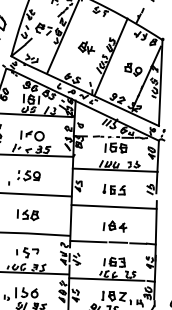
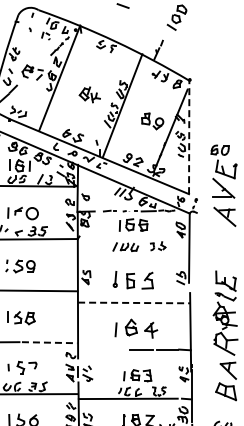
line: (160, 83) -> (189, 137), solid -> dashed
line: (115, 170) -> (133, 254), removed
part: (114, 189) -> (133, 280), size x1.4
line: (114, 206) -> (134, 302), solid -> dashed
part: (115, 226) -> (136, 328), size x1.4
line: (48, 234) -> (49, 342), solid -> dashed
line: (88, 241) -> (101, 349), removed

